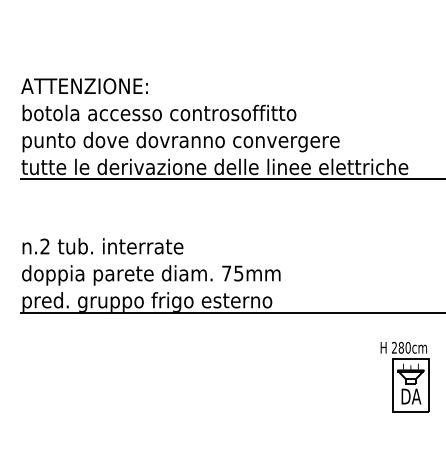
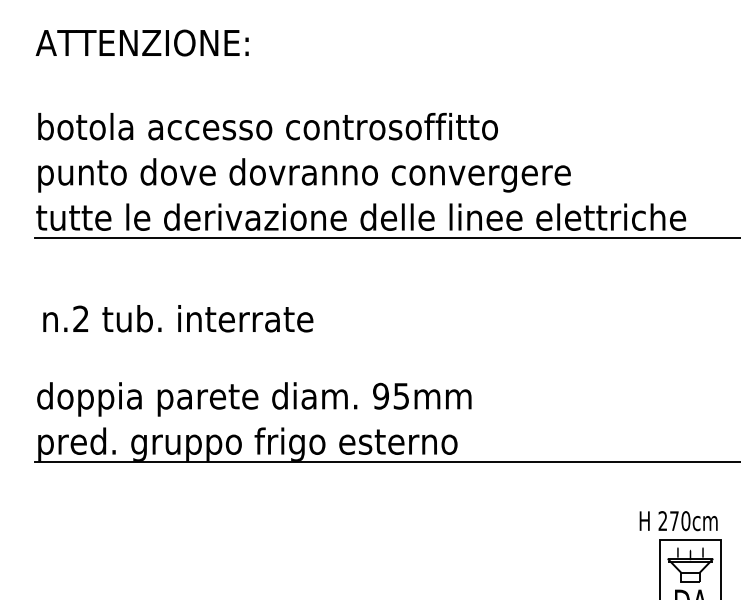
text: (84, 86) -> (142, 43), moved
text: (102, 246) -> (177, 318), moved
text: (226, 273) -> (380, 396), 75mm -> 95mm
text: (400, 347) -> (673, 520), 280cm -> 270cm

